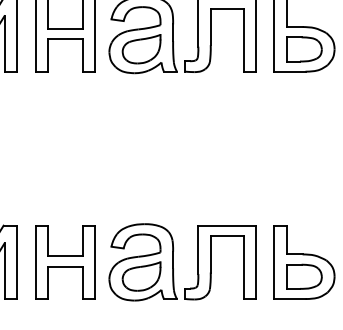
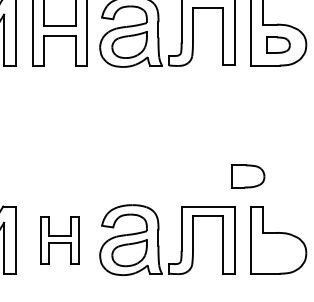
part: (304, 49) -> (278, 45), size x0.7
part: (65, 262) -> (59, 240), size x0.7
part: (304, 276) -> (248, 176), moved

